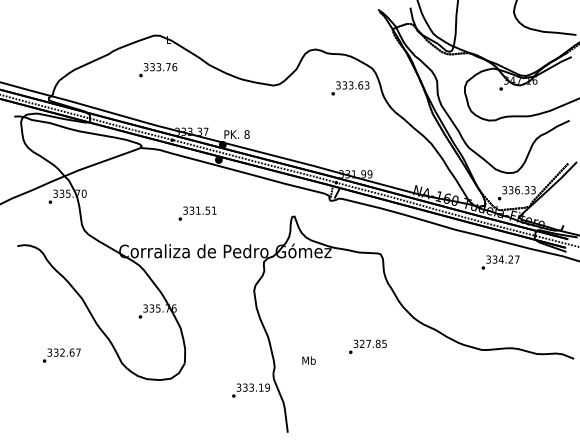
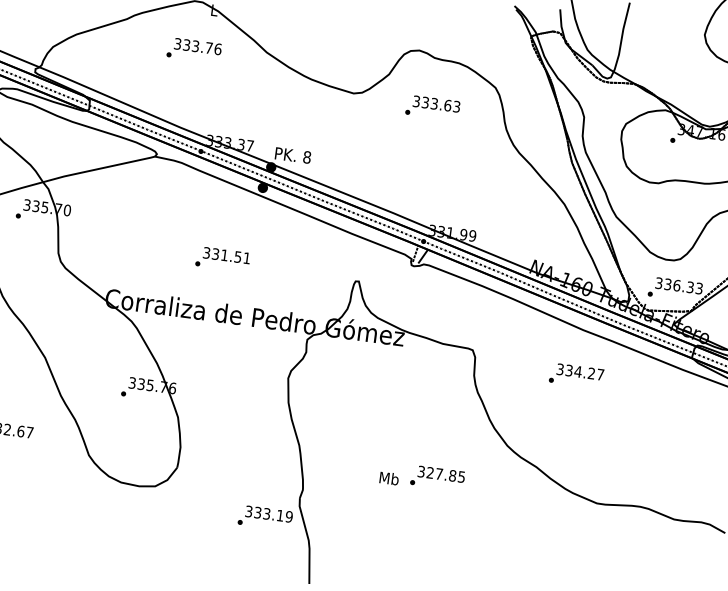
text: (350, 88) -> (432, 108), moved
text: (500, 262) -> (576, 375), moved
text: (308, 360) -> (388, 478), moved

